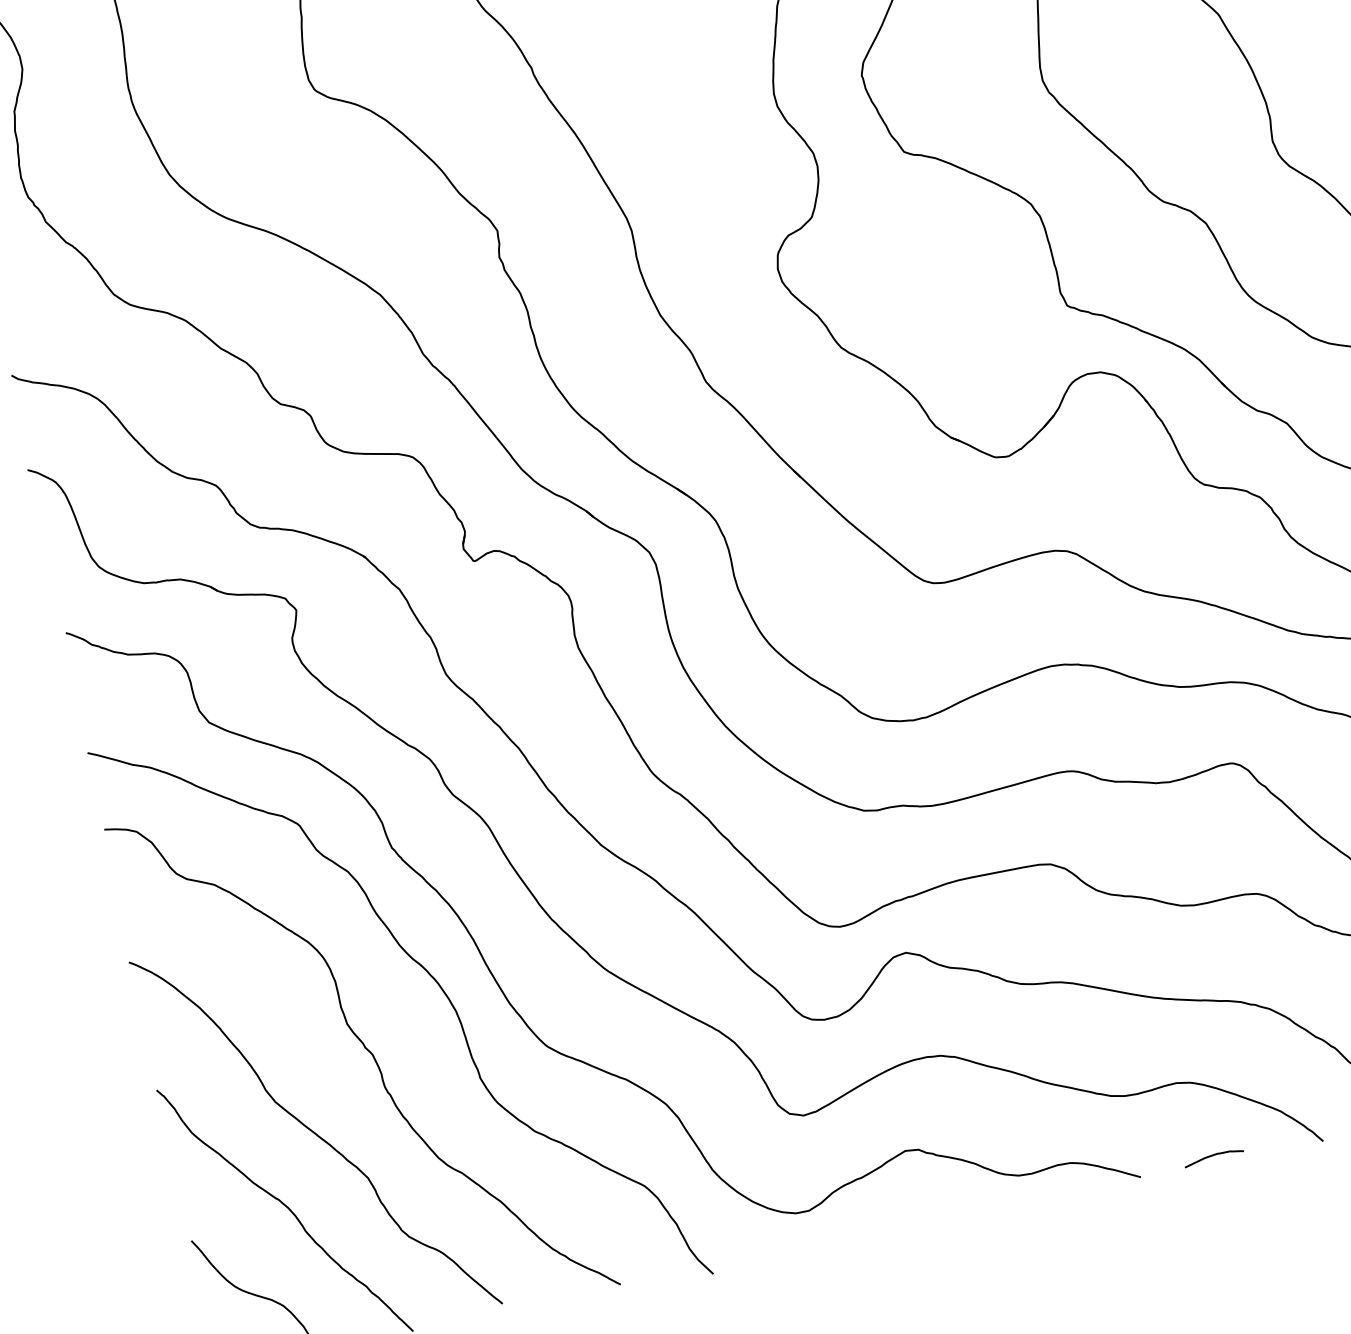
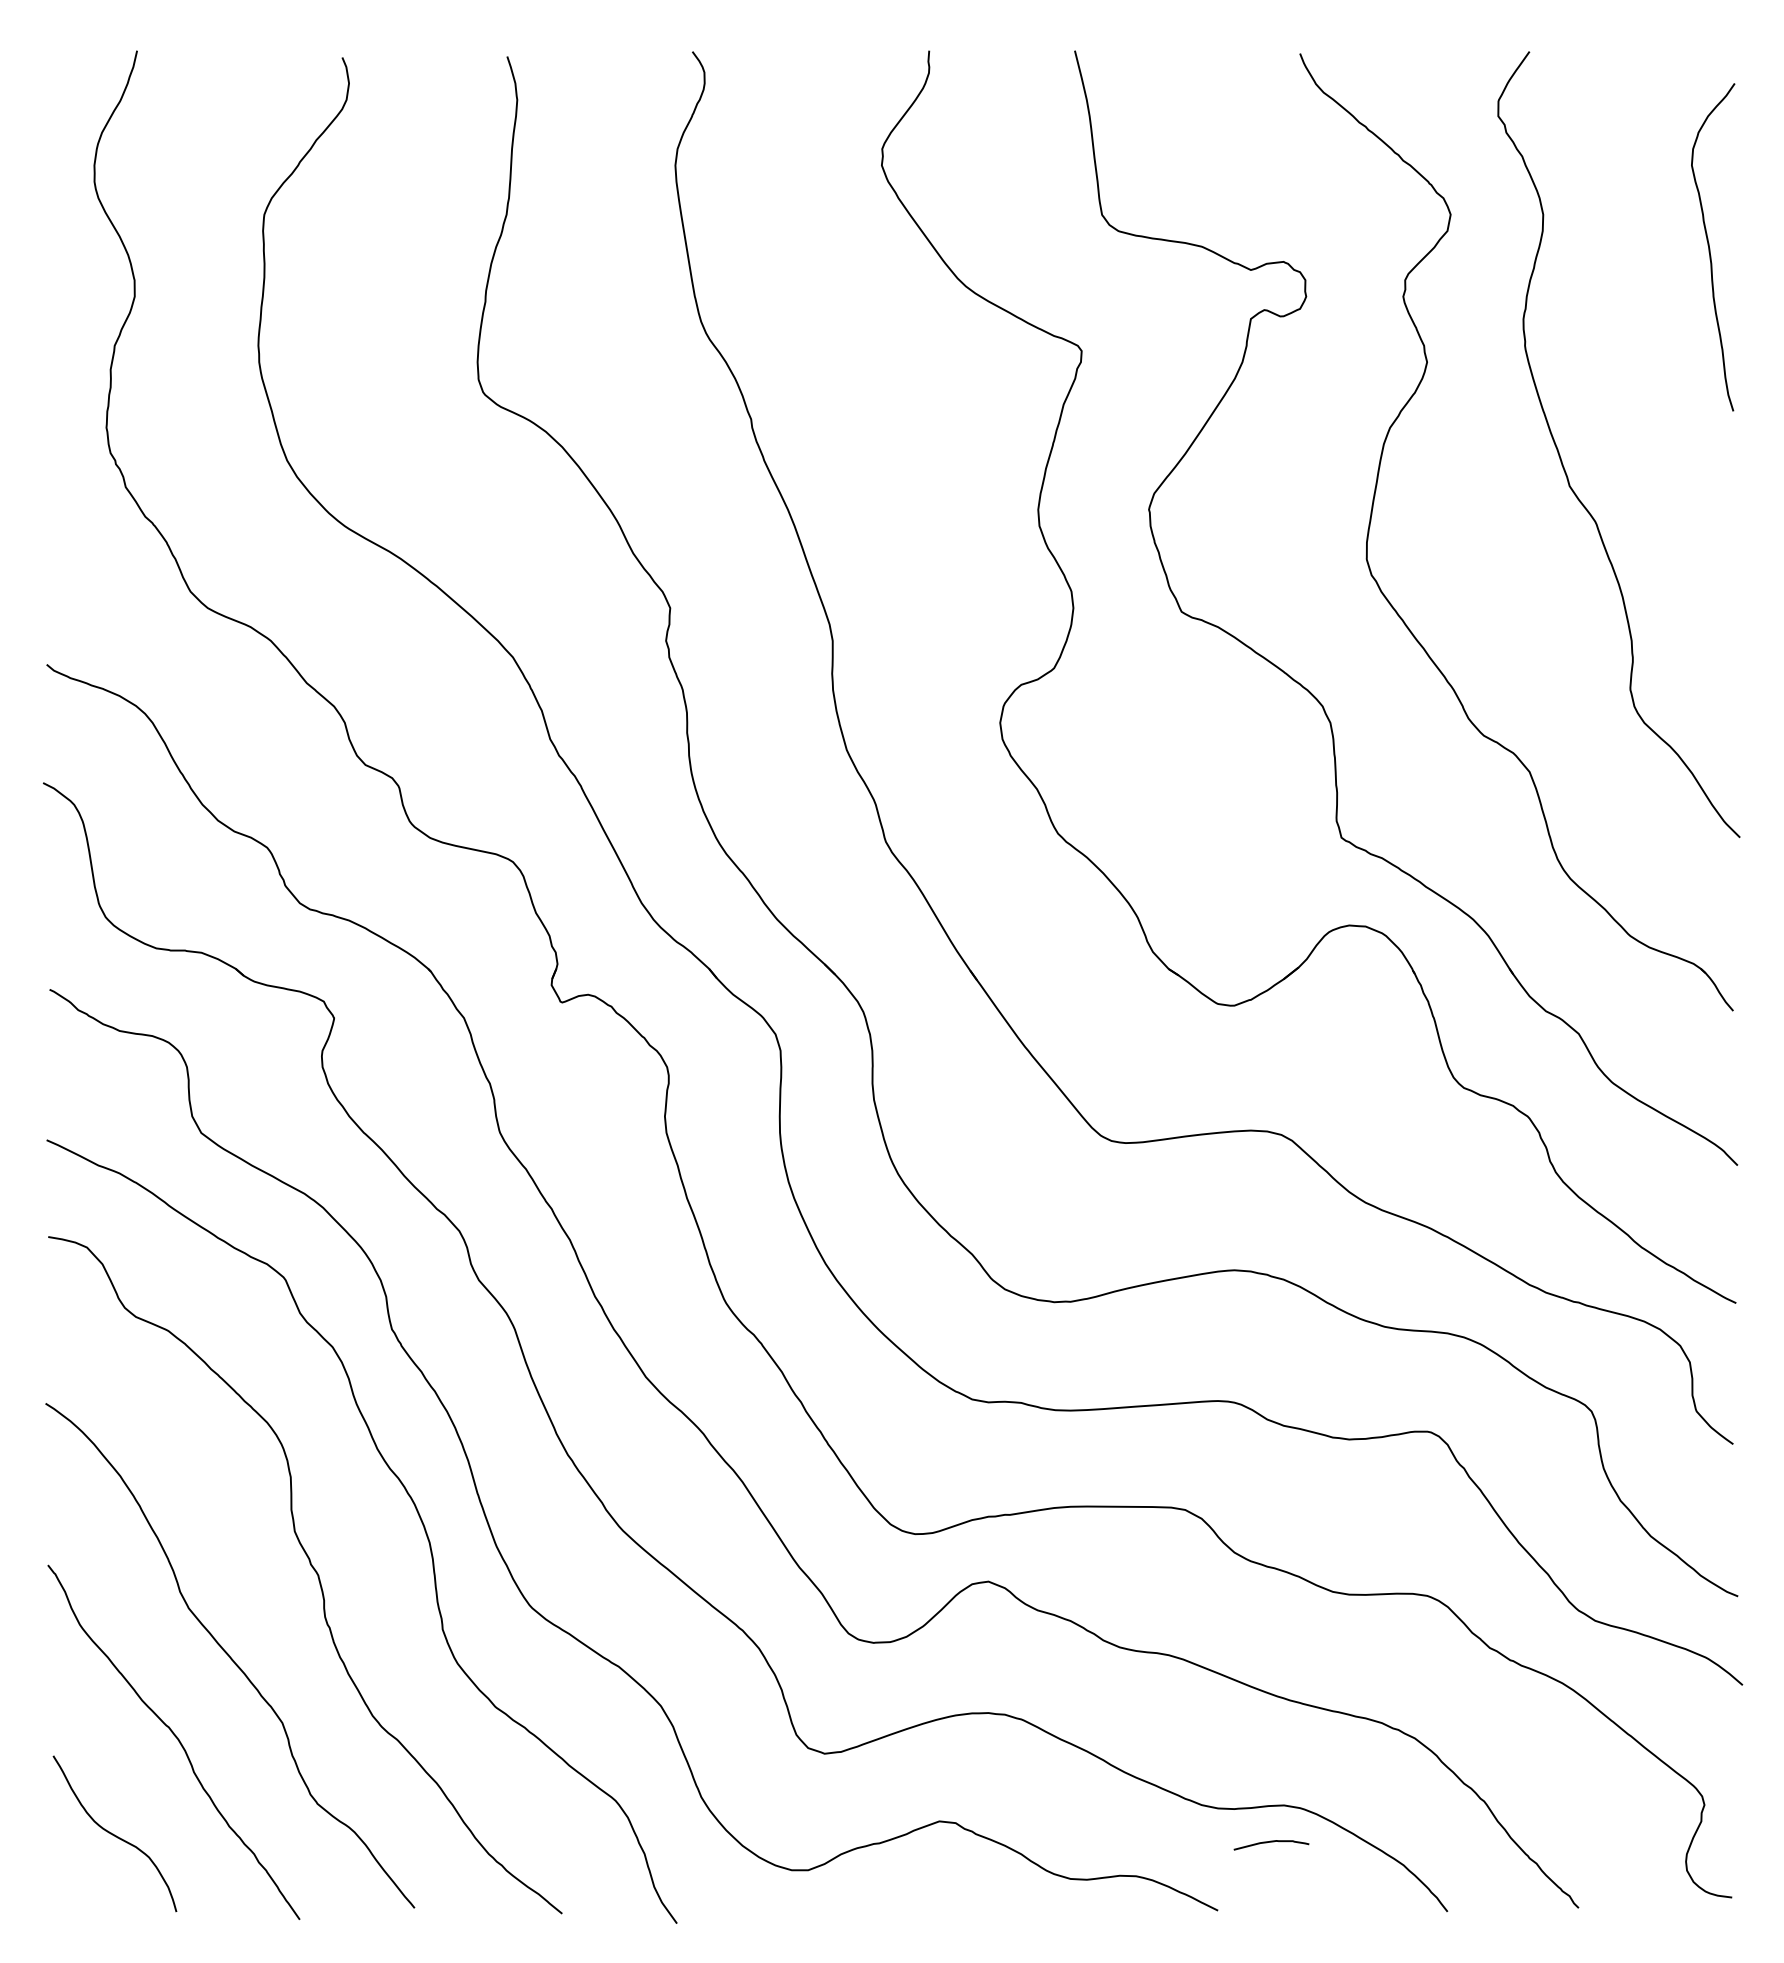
curve: (1213, 1155) -> (1271, 1842), moved

